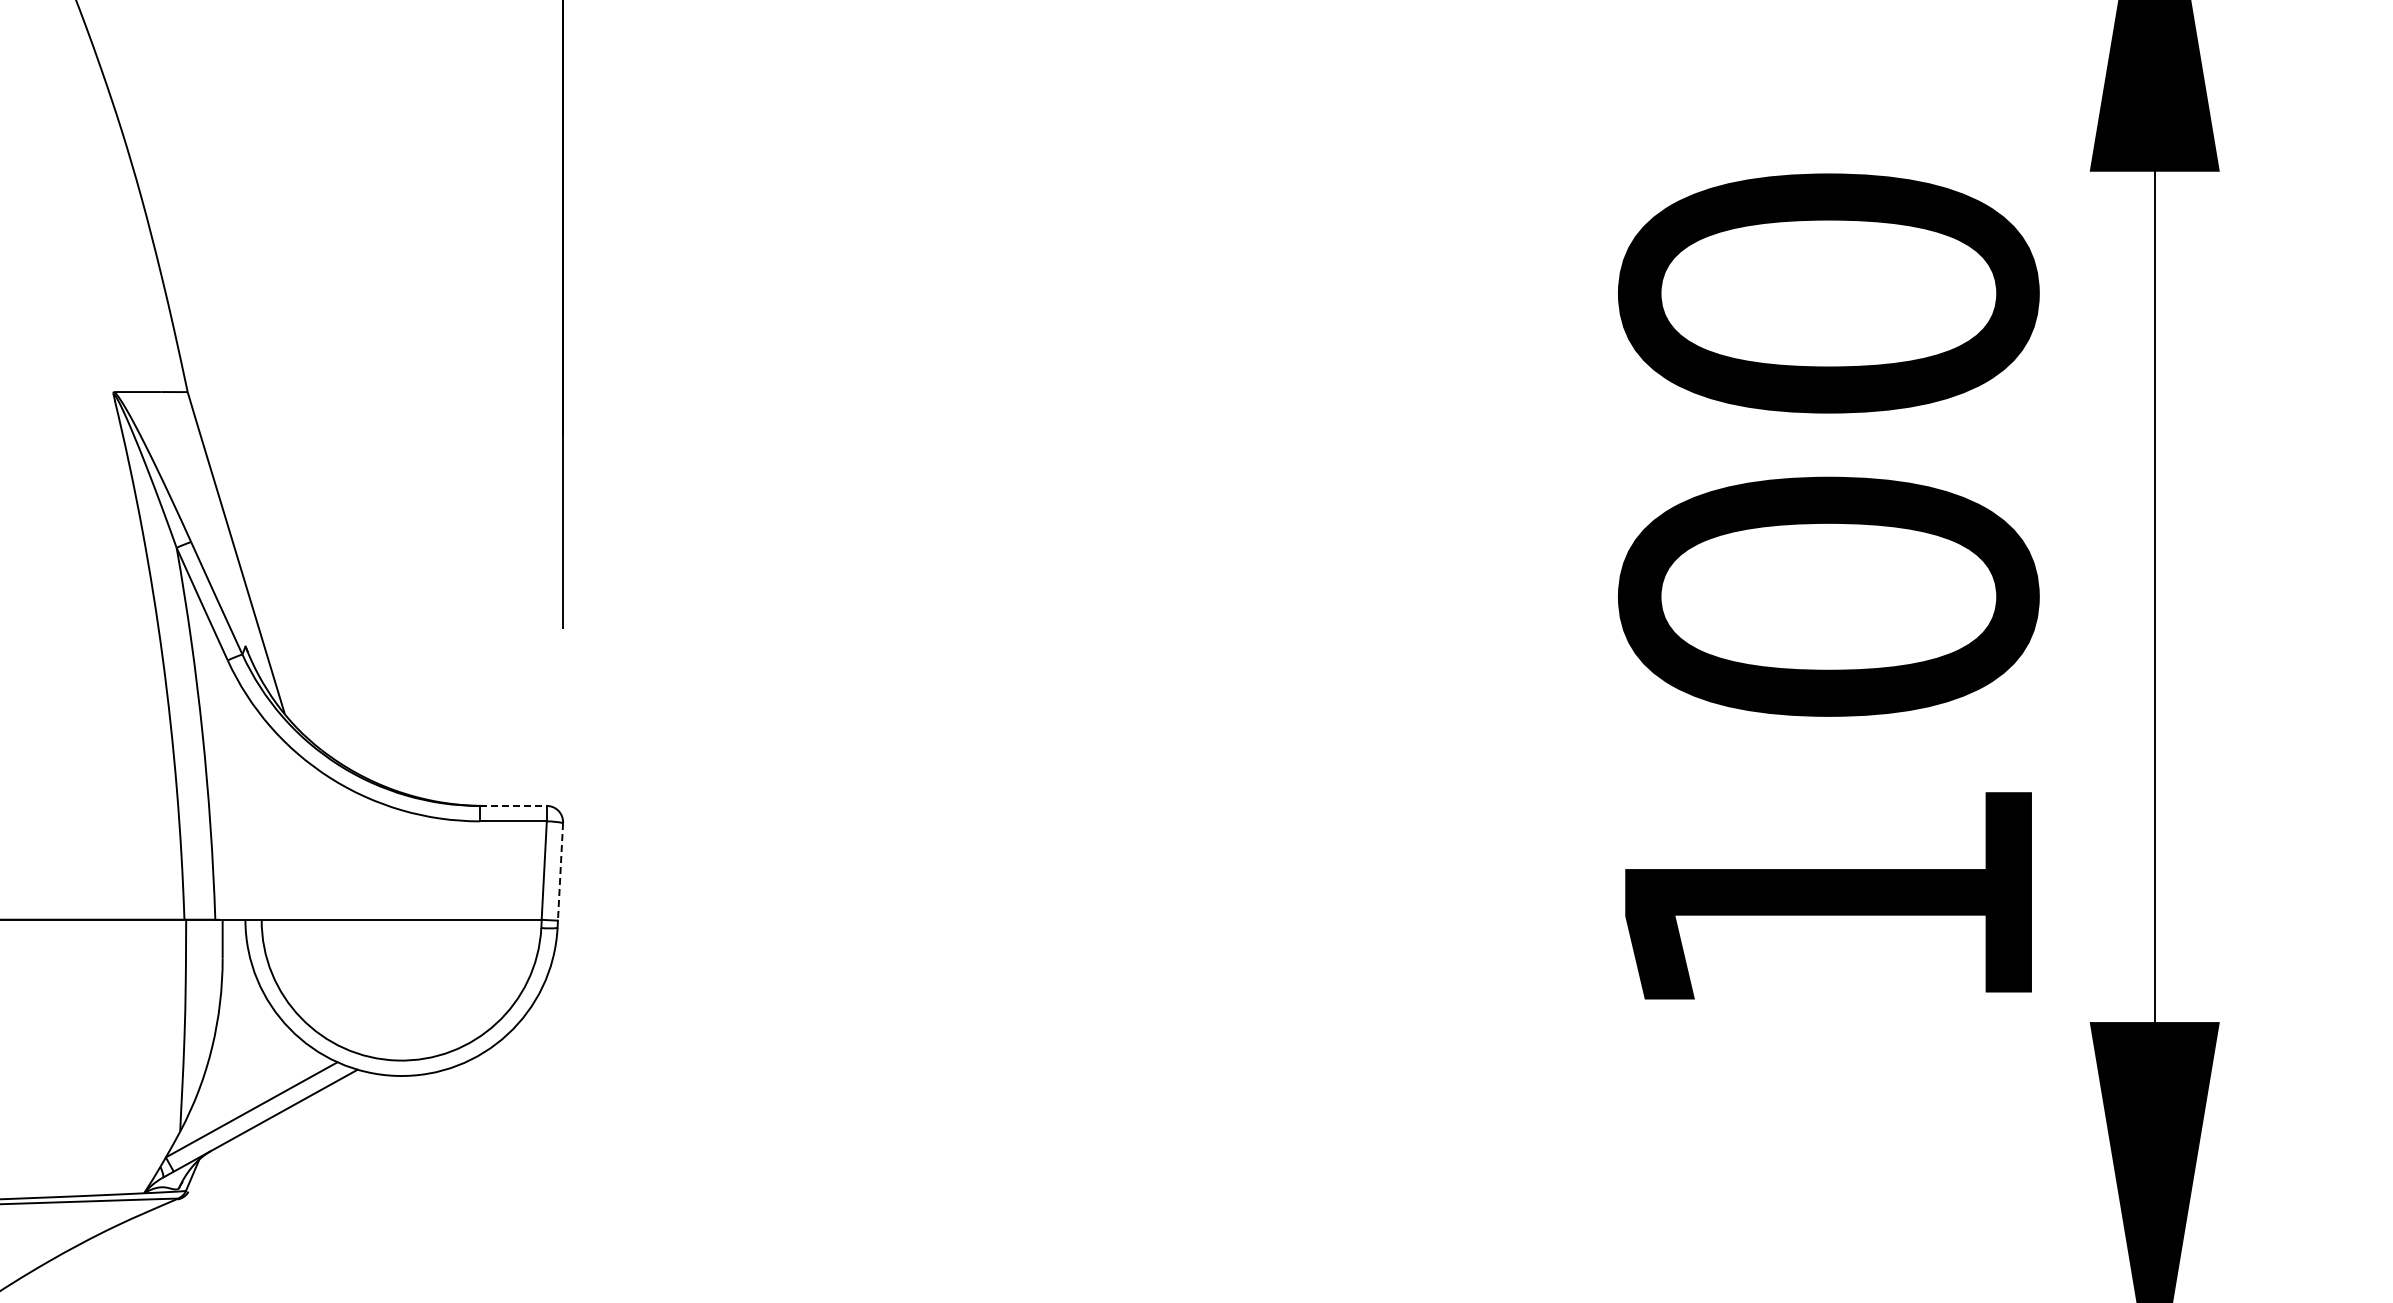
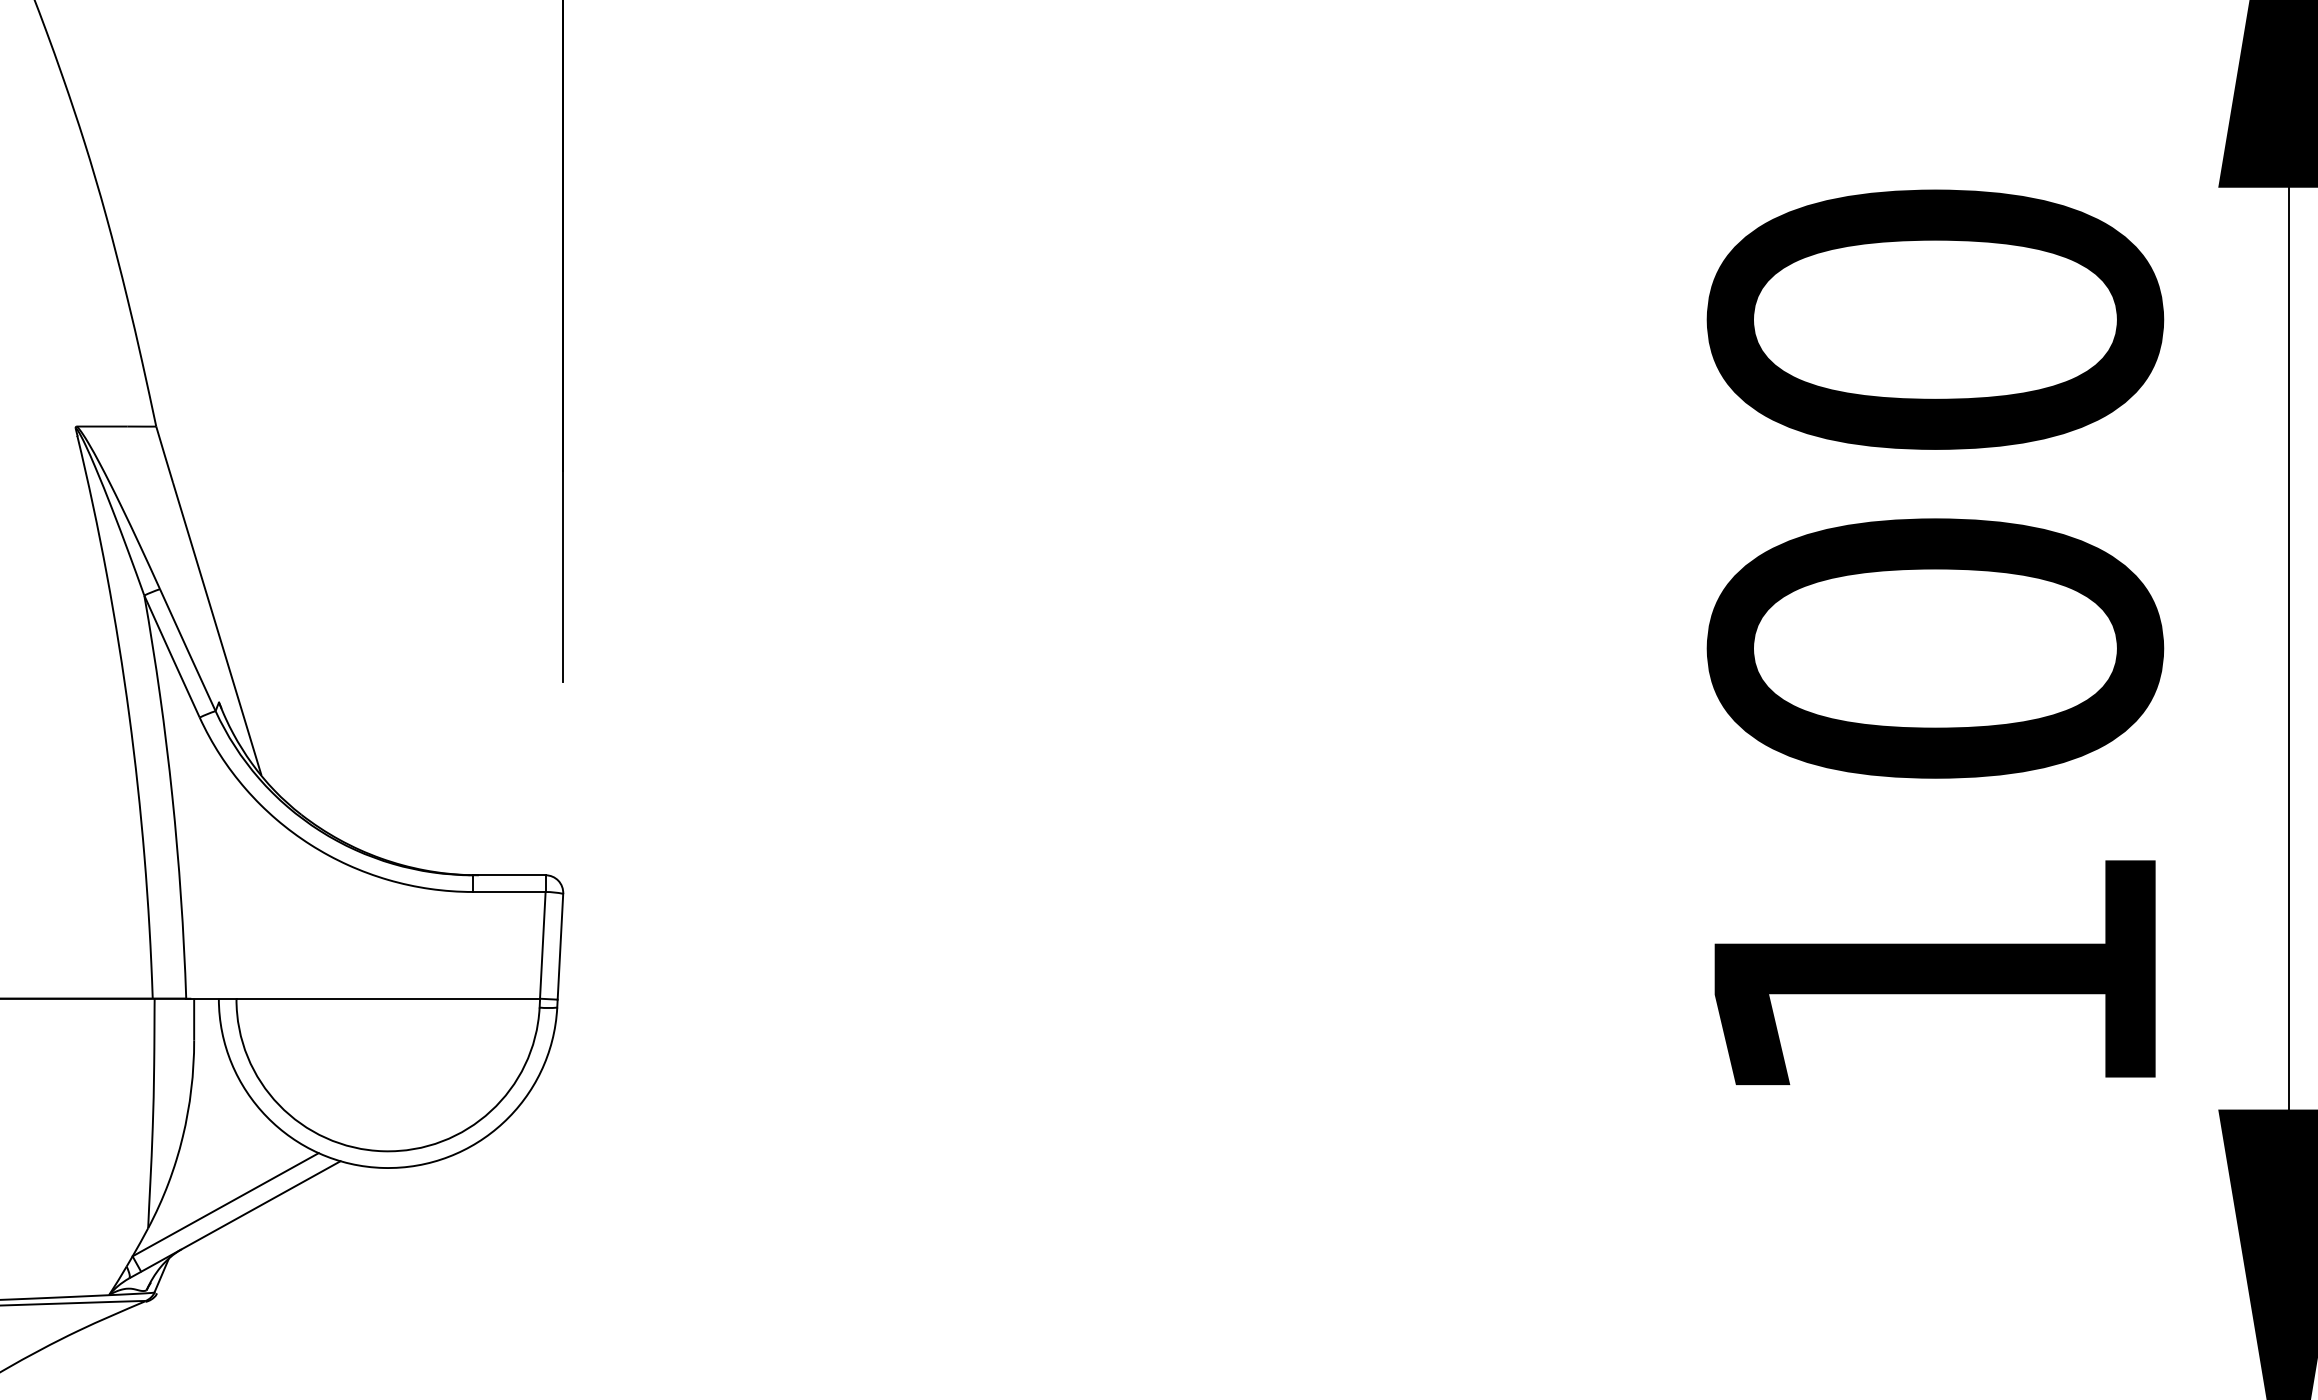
line: (513, 805) -> (509, 874), dashed -> solid
line: (560, 871) -> (560, 946), dashed -> solid

